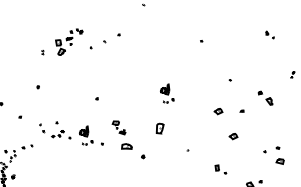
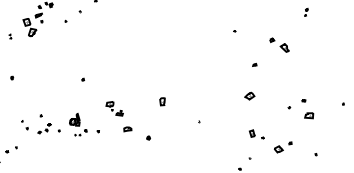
part: (167, 93) -> (164, 59), removed
part: (218, 111) -> (227, 70), removed
part: (160, 128) -> (163, 101), size x0.62
part: (127, 145) -> (127, 128), size x0.62
part: (220, 169) -> (256, 134), moved

